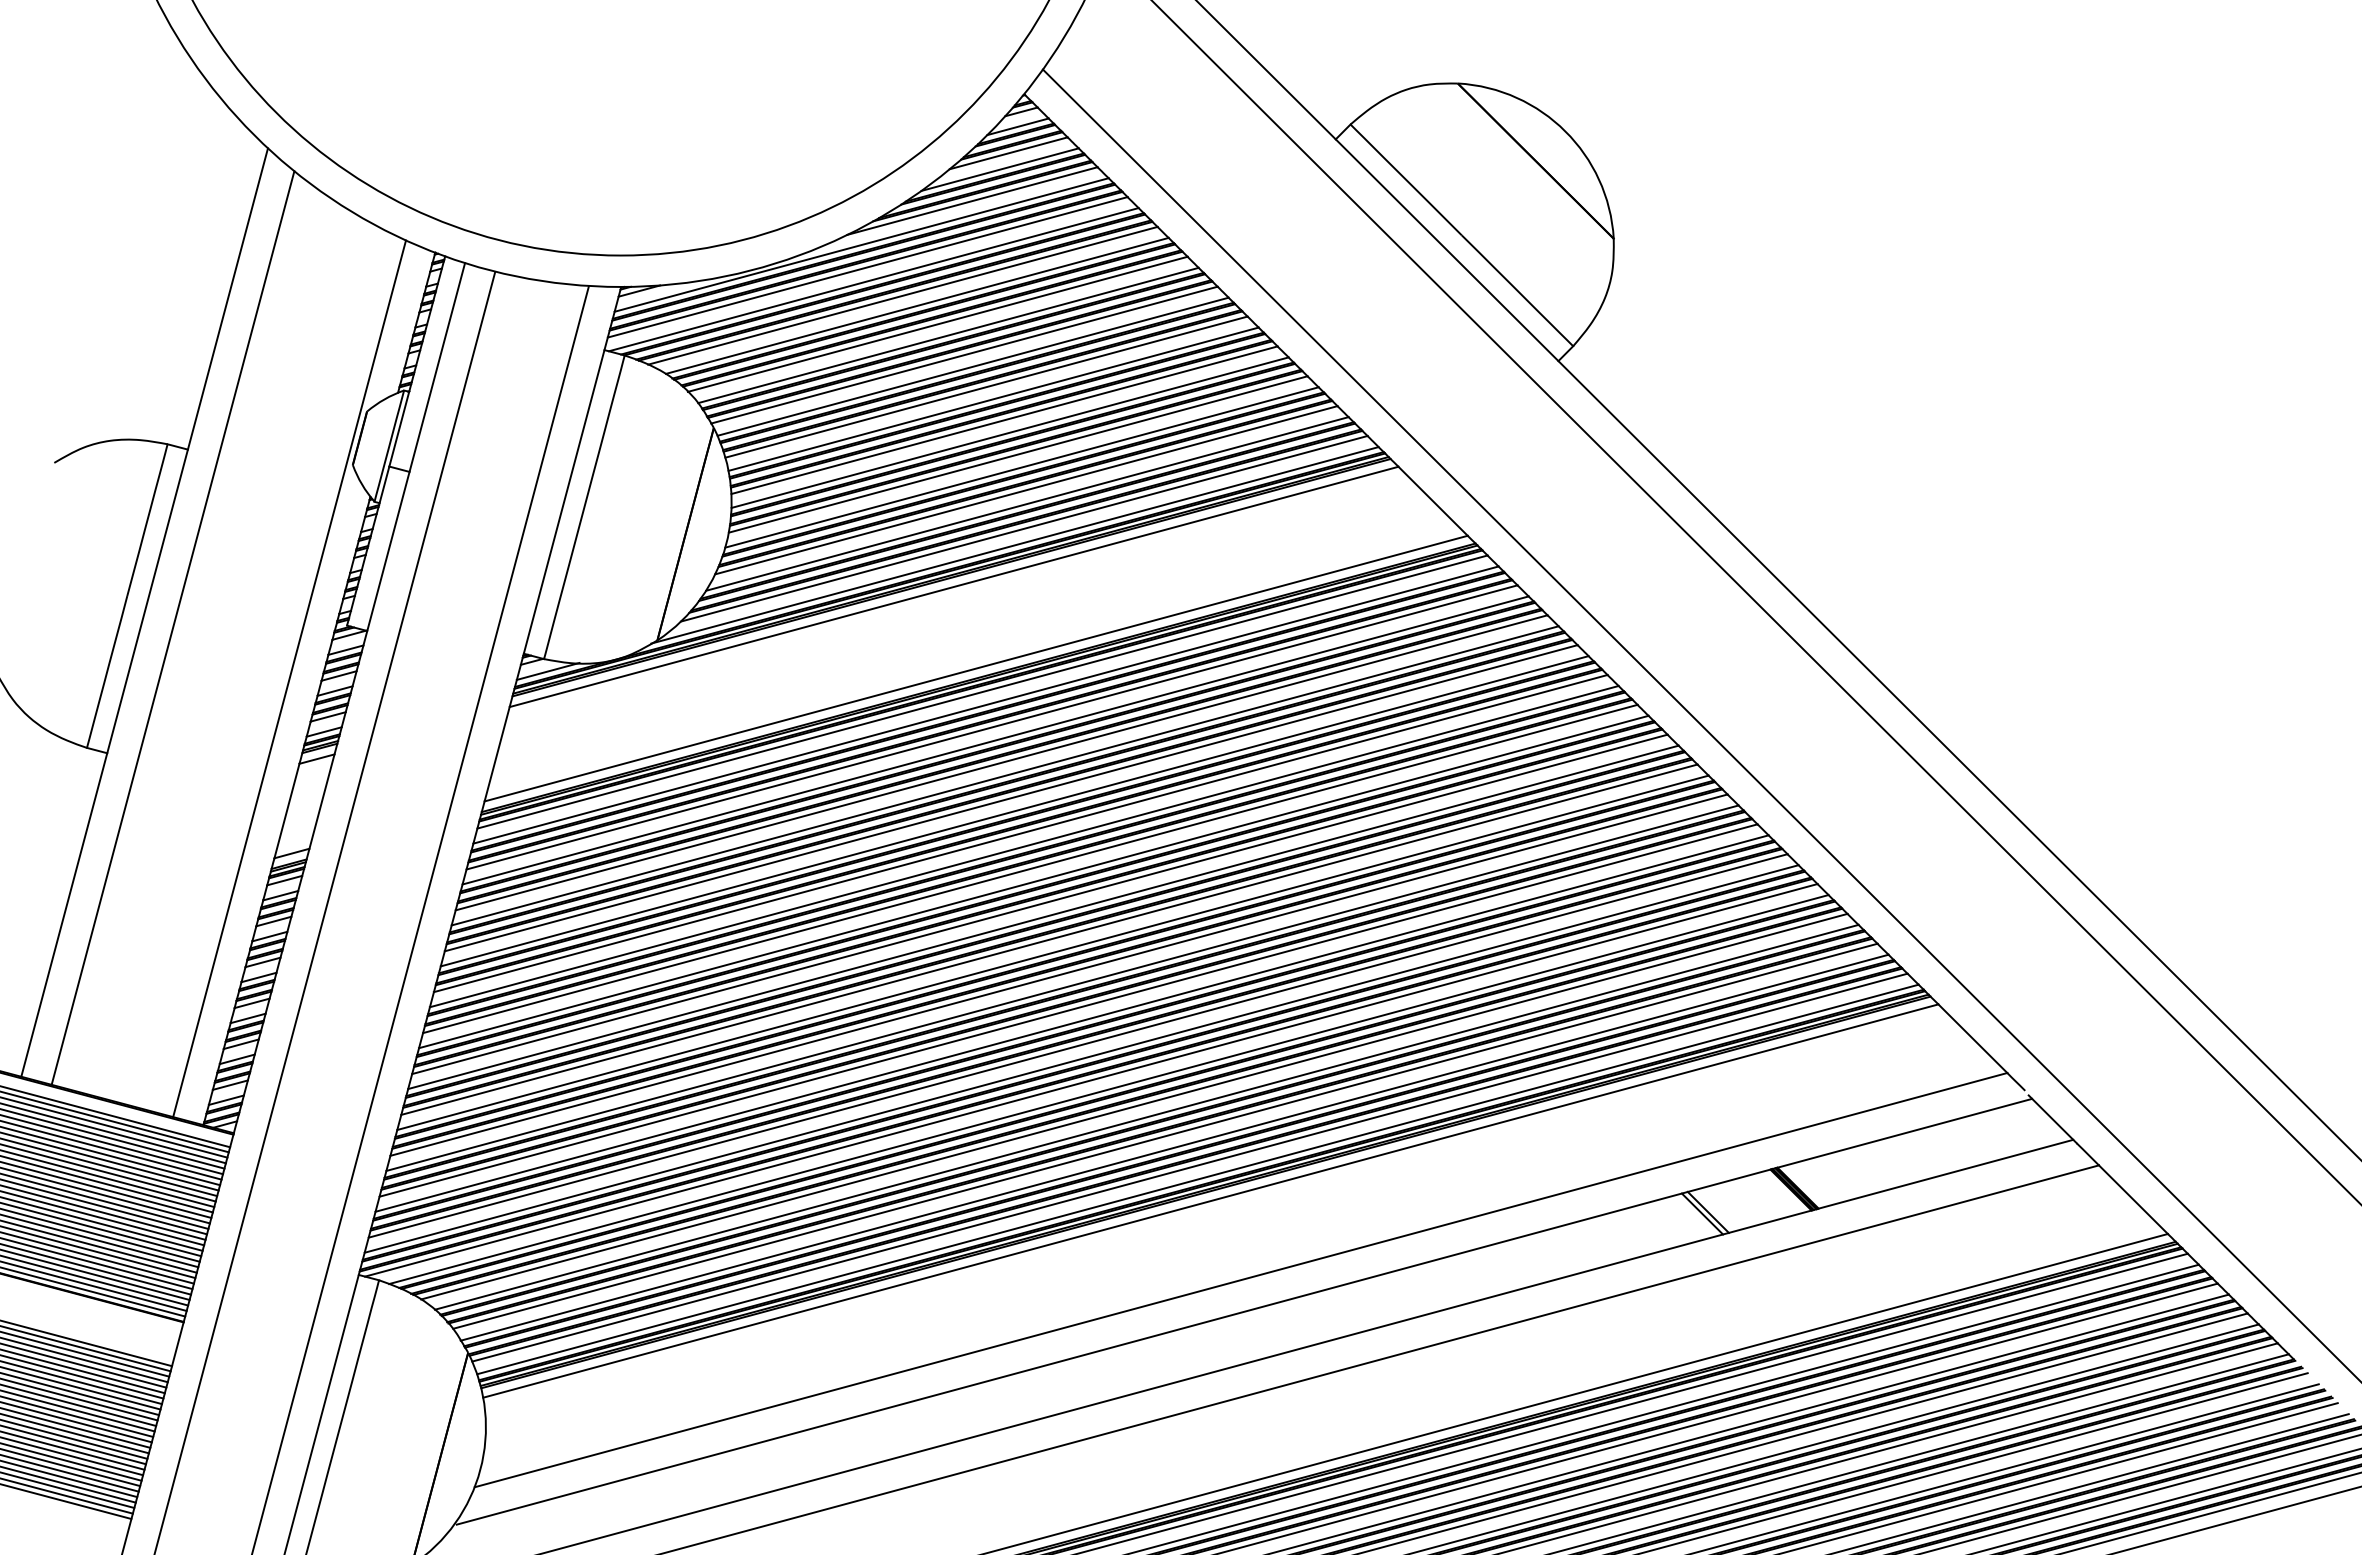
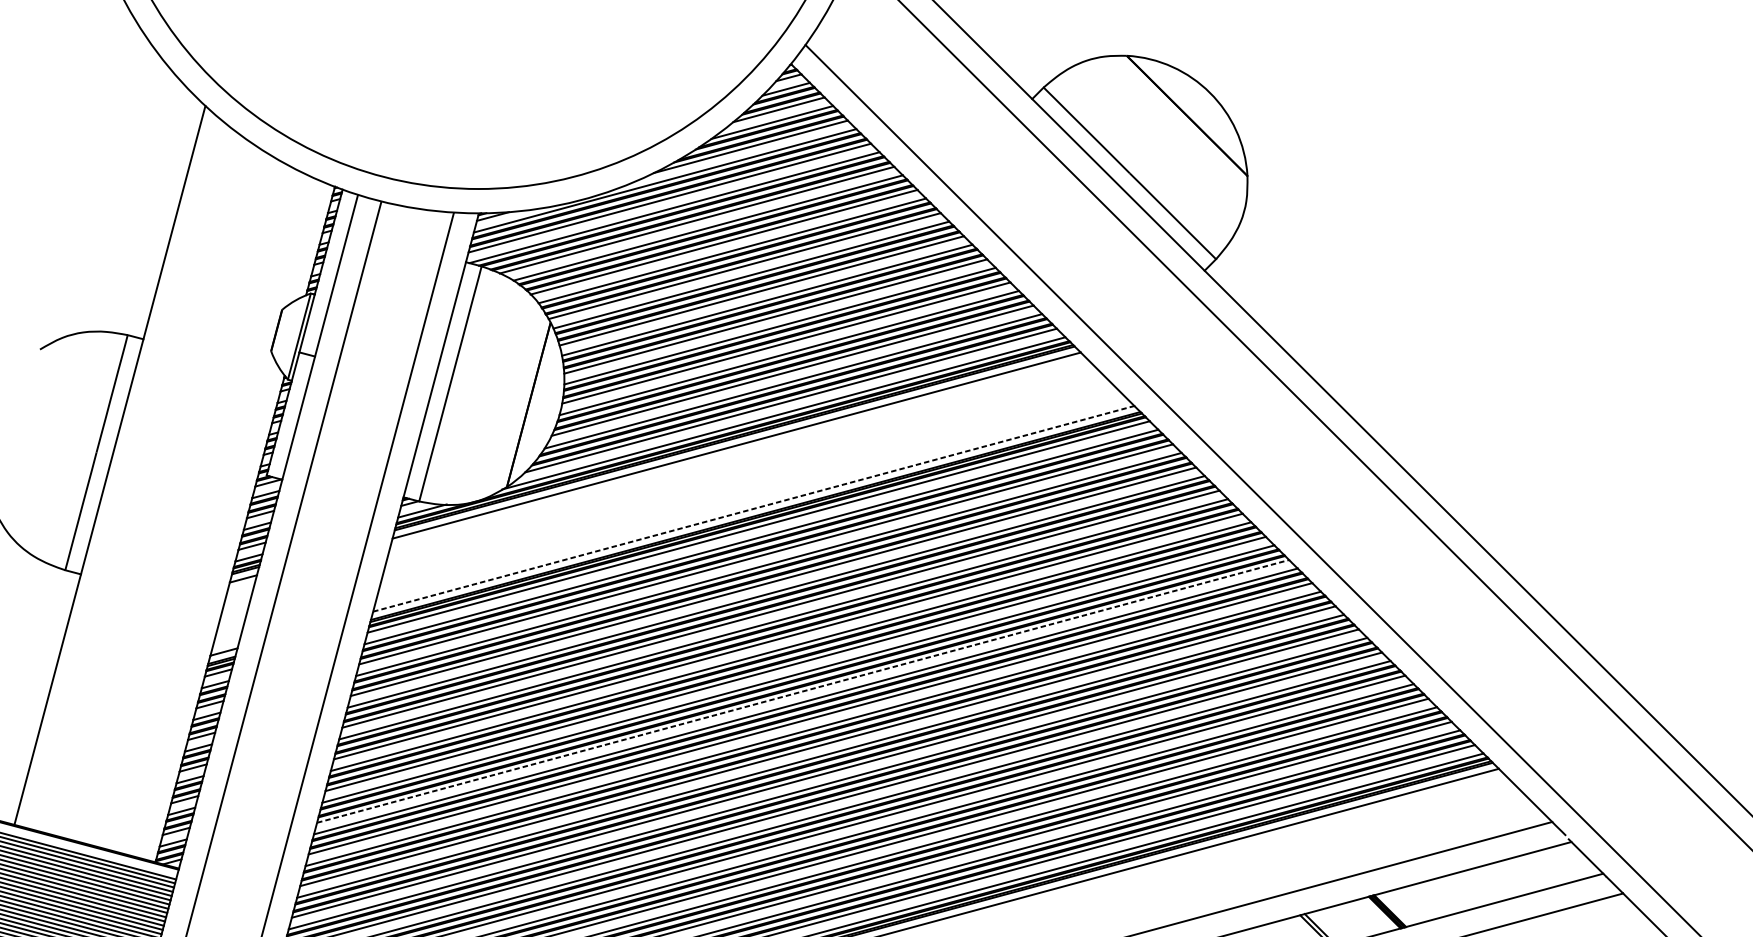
line: (172, 627) -> (131, 477), removed
line: (976, 668) -> (754, 508), solid -> dashed
line: (289, 678) -> (222, 516), removed
line: (1040, 904) -> (803, 691), solid -> dashed

